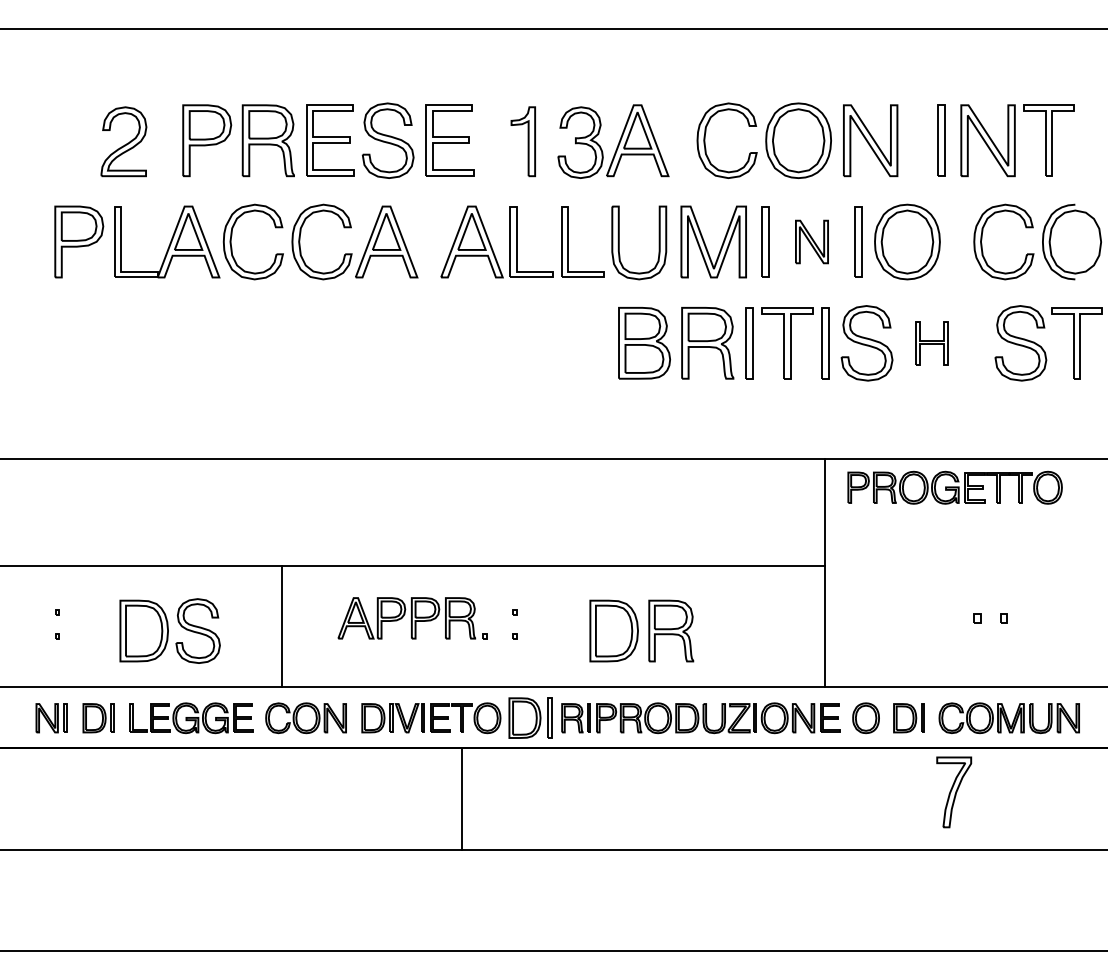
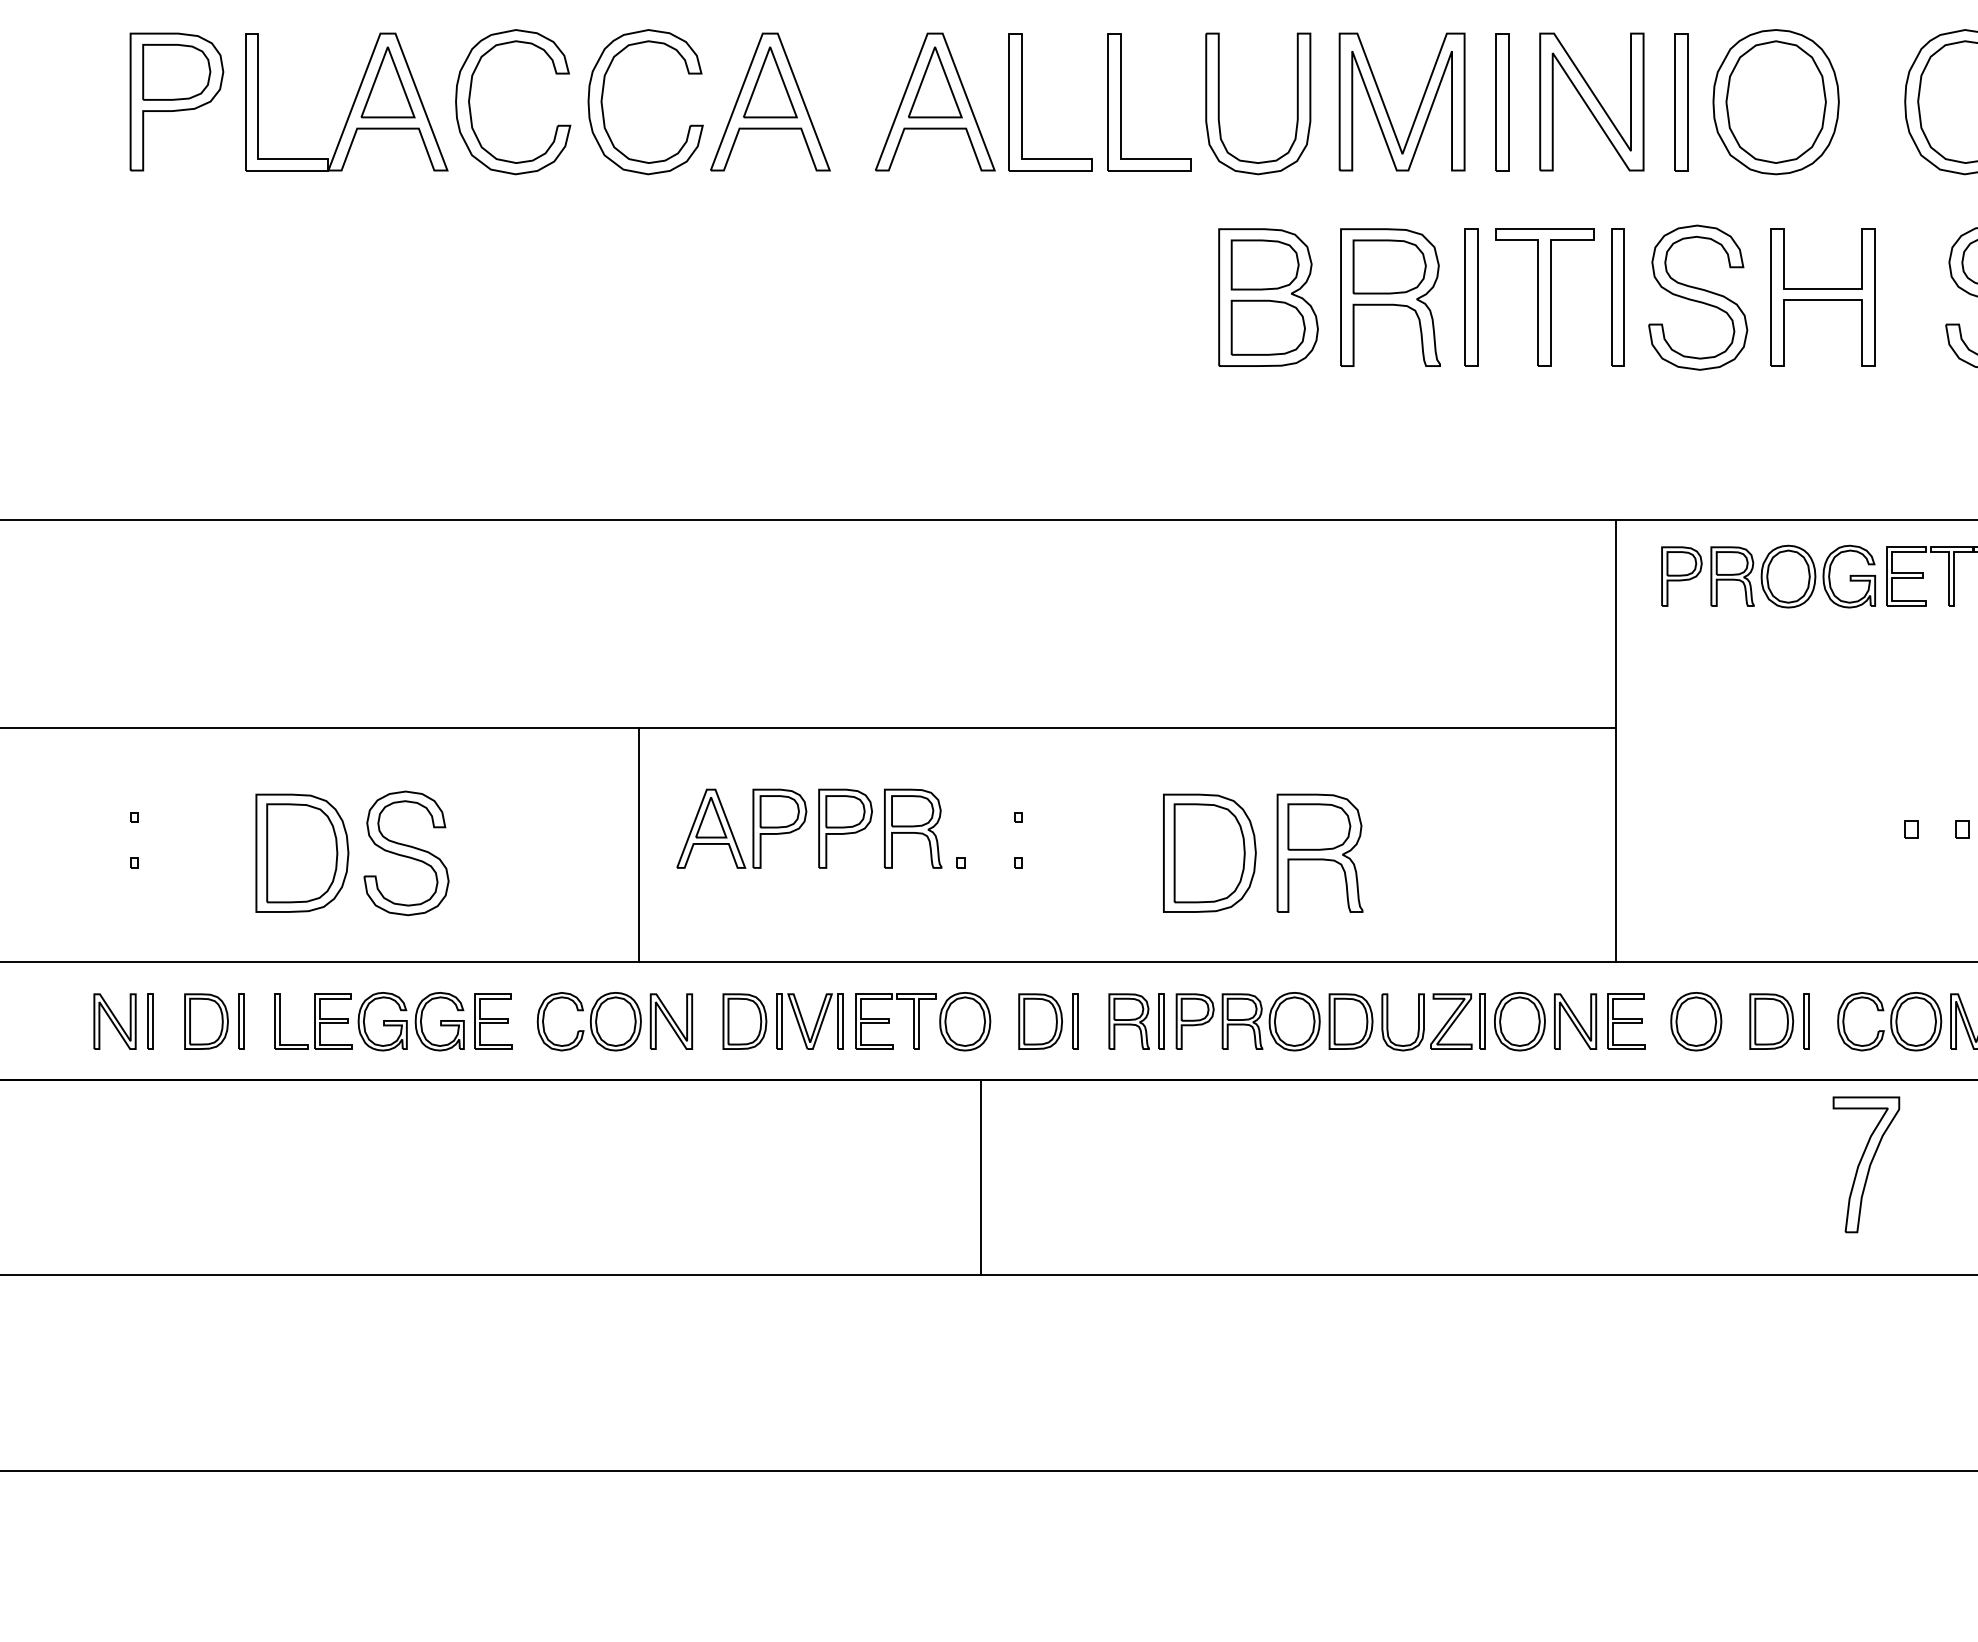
part: (811, 241) -> (1590, 101), size x1.67
part: (931, 343) -> (1822, 298), size x1.67
line: (282, 626) -> (638, 844), moved
part: (530, 718) -> (1048, 1022), size x0.71
line: (461, 798) -> (980, 1176), moved

